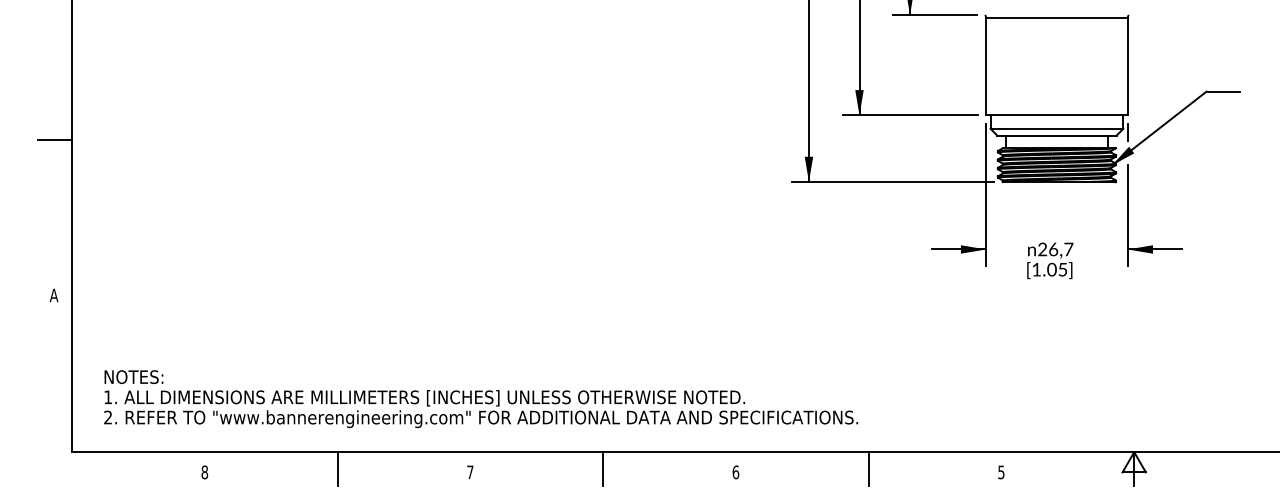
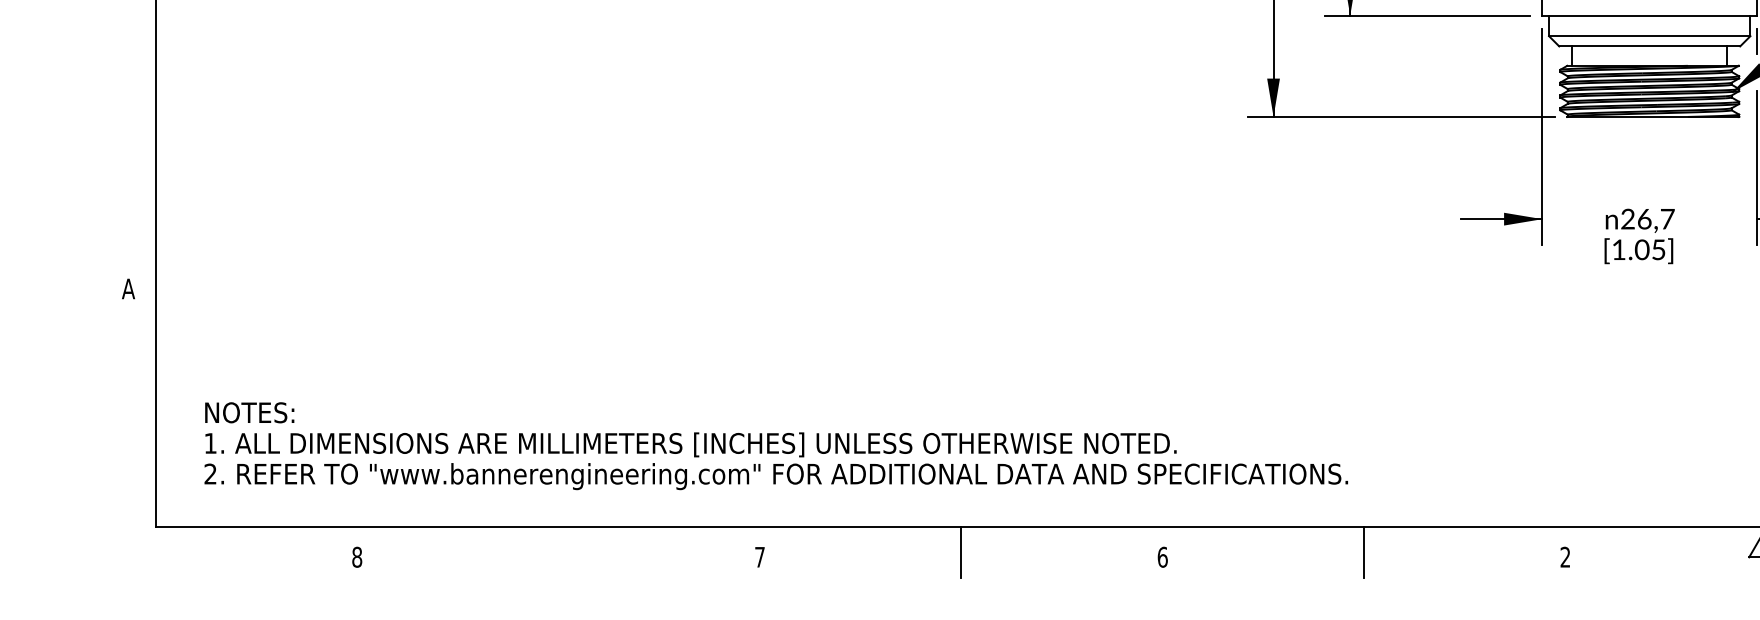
line: (55, 140) -> (130, 53), removed
line: (337, 468) -> (558, 551), removed
text: (1001, 472) -> (1565, 557), 5 -> 2

